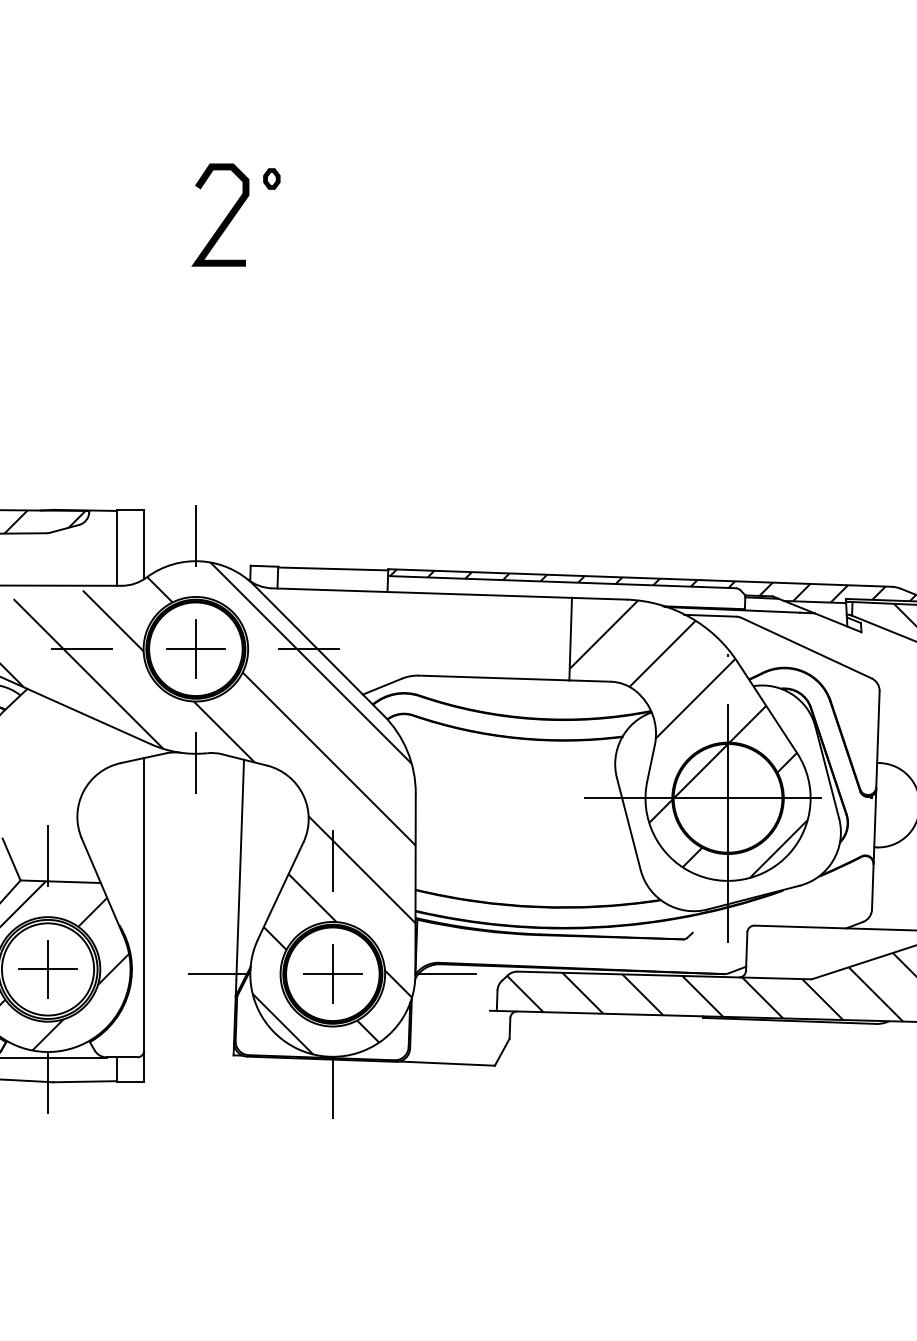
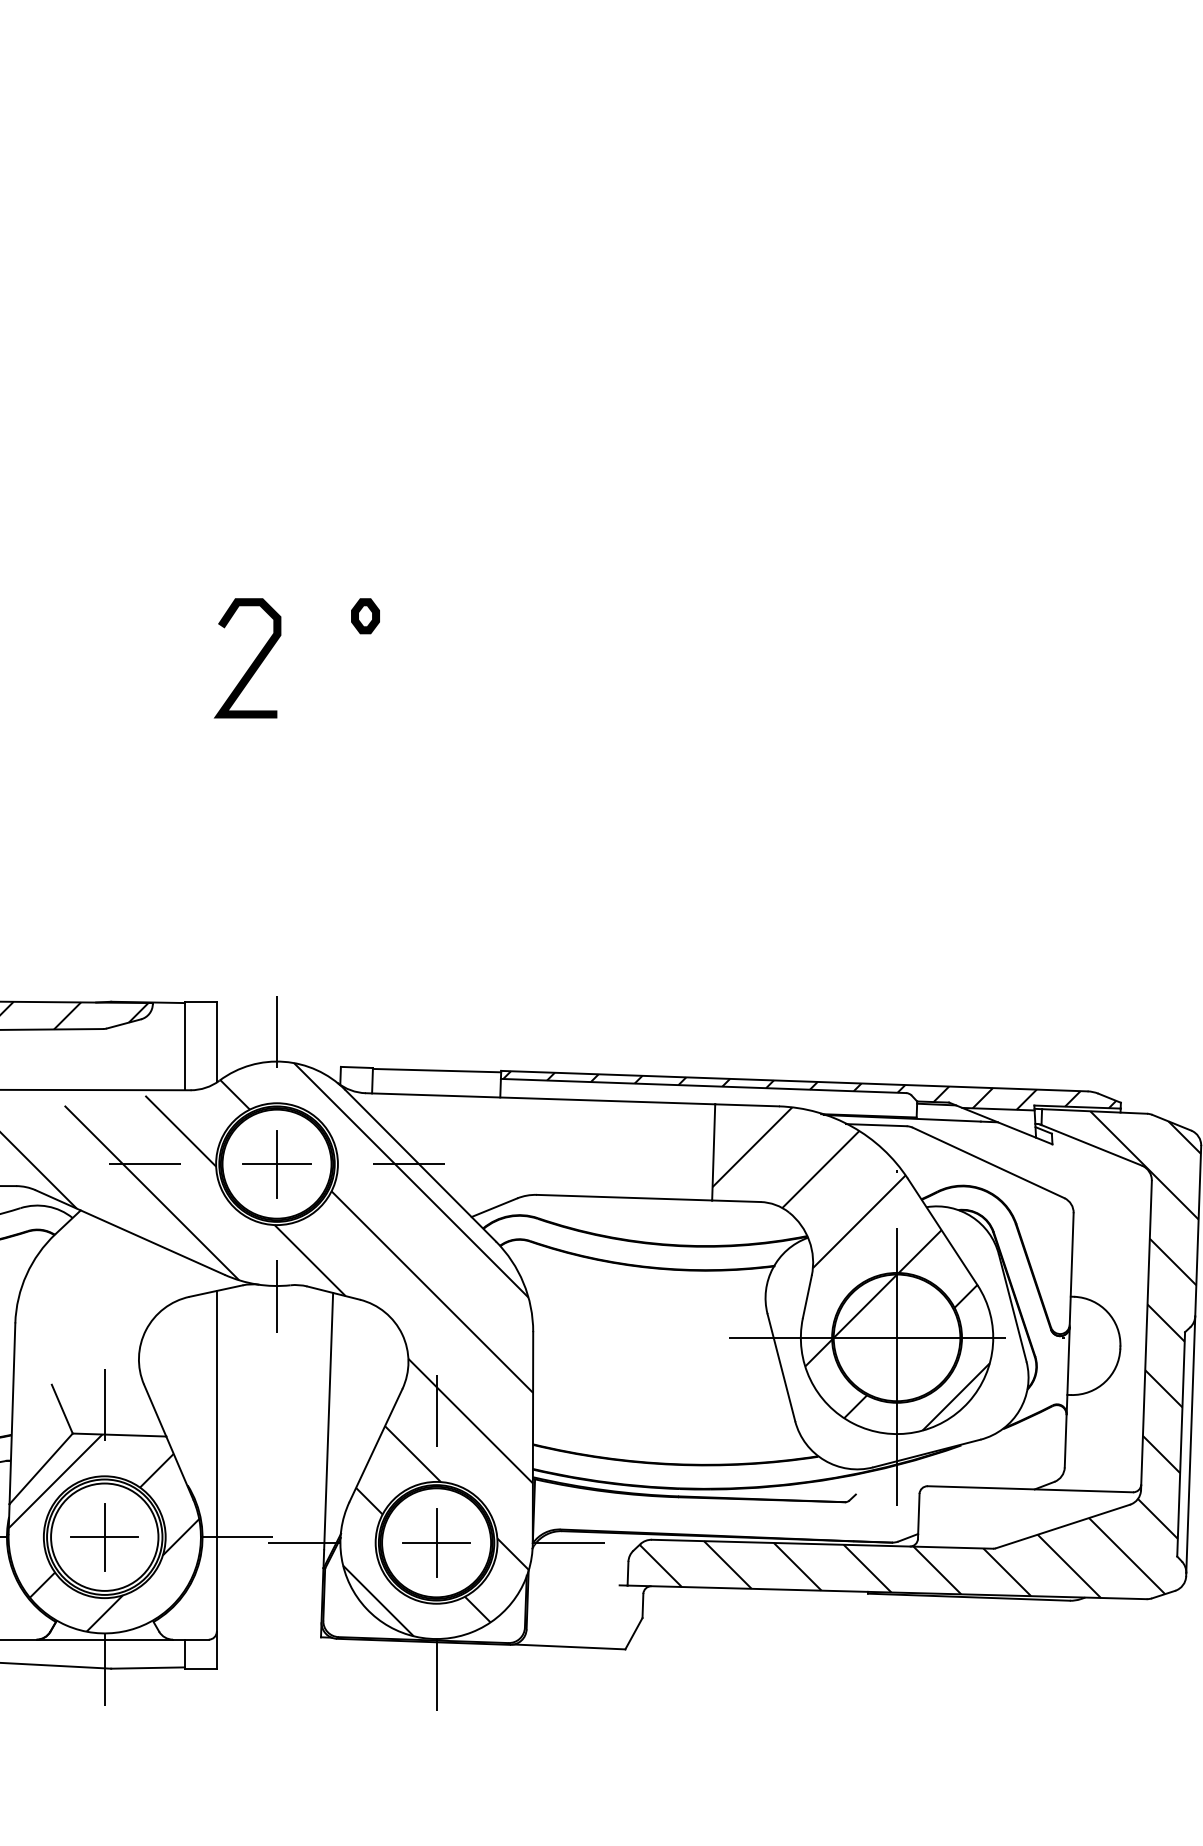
part: (271, 179) -> (365, 616), size x1.43
curve: (224, 218) -> (252, 662), moved
line: (161, 969) -> (236, 1537), added

